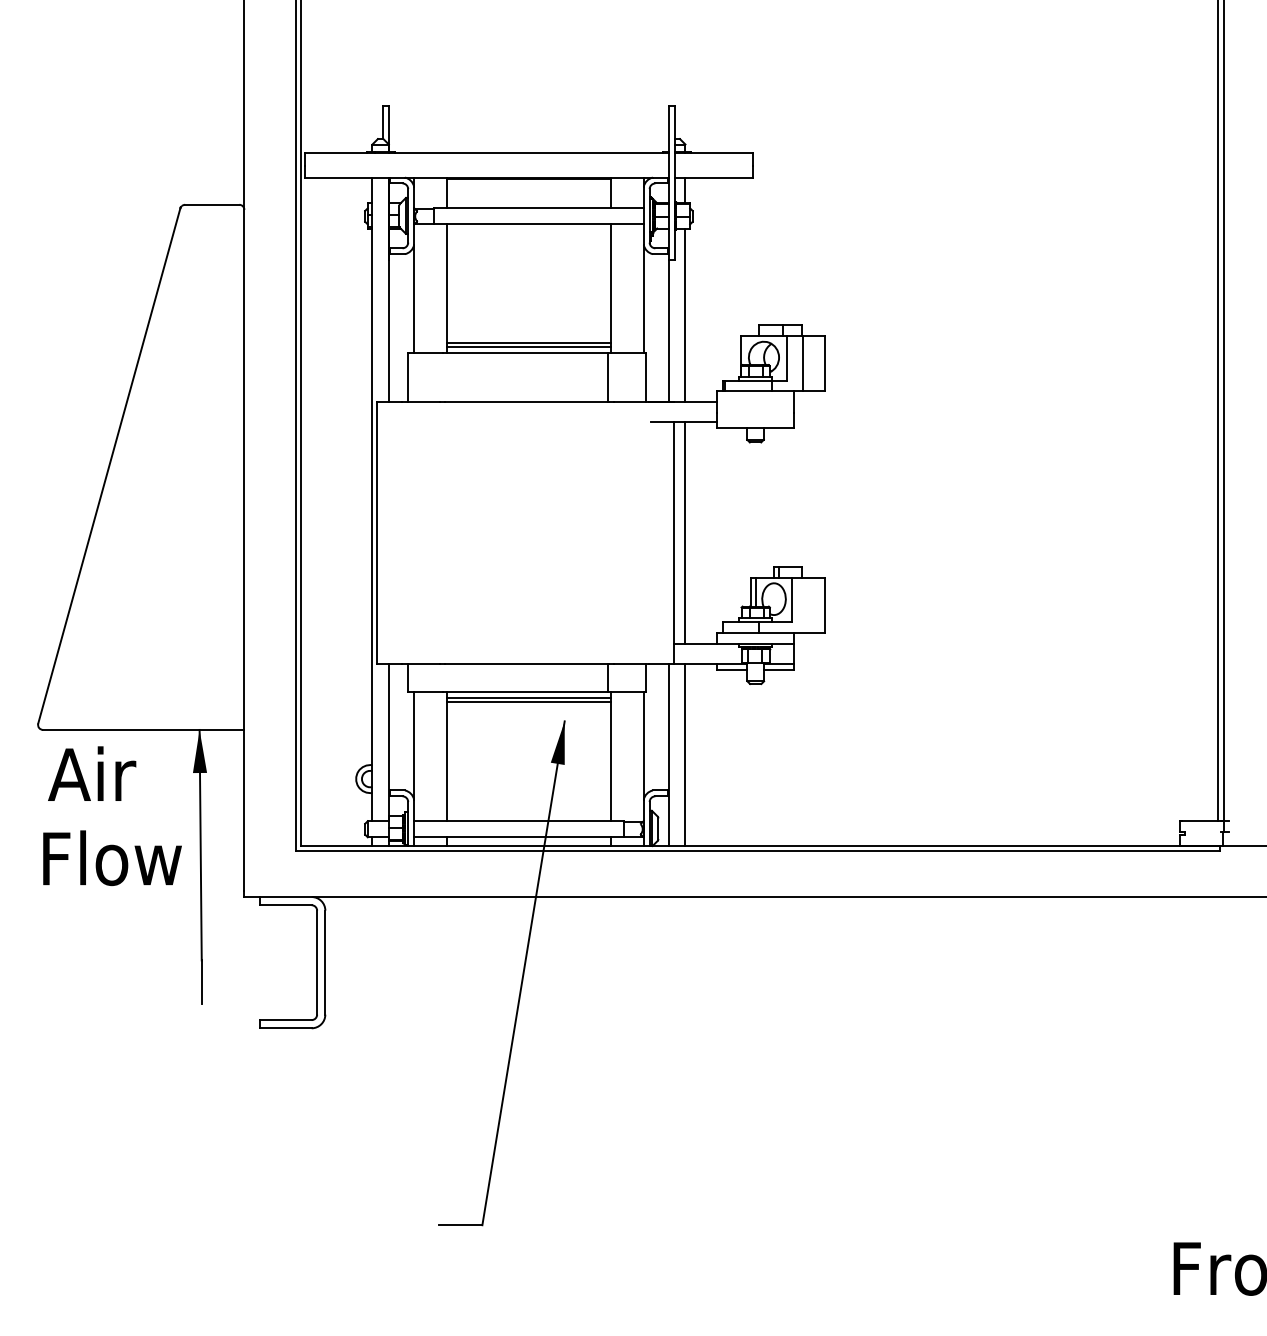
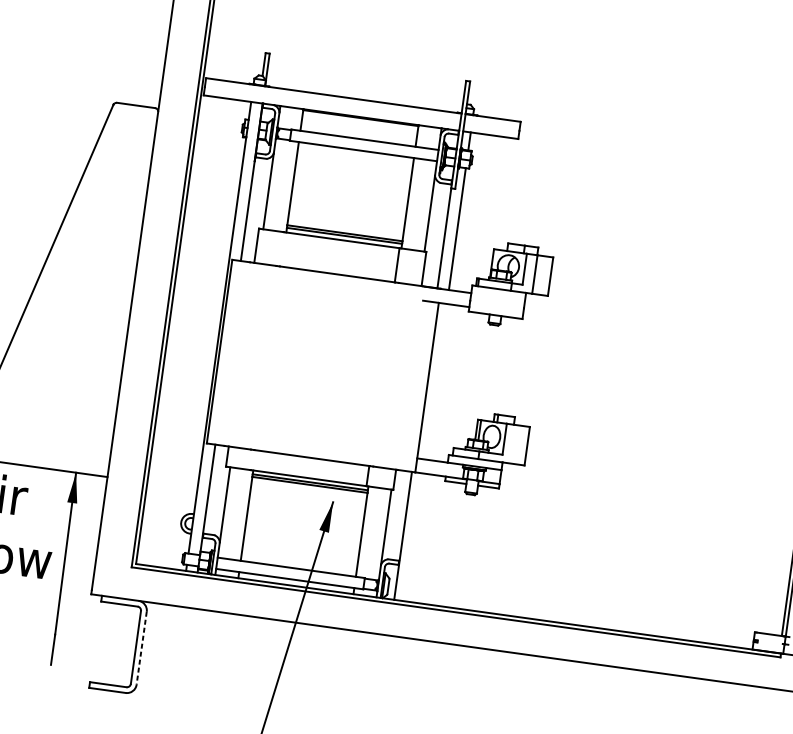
line: (685, 532) -> (436, 381), removed
line: (685, 754) -> (414, 537), removed
line: (325, 962) -> (141, 648), solid -> dashed

